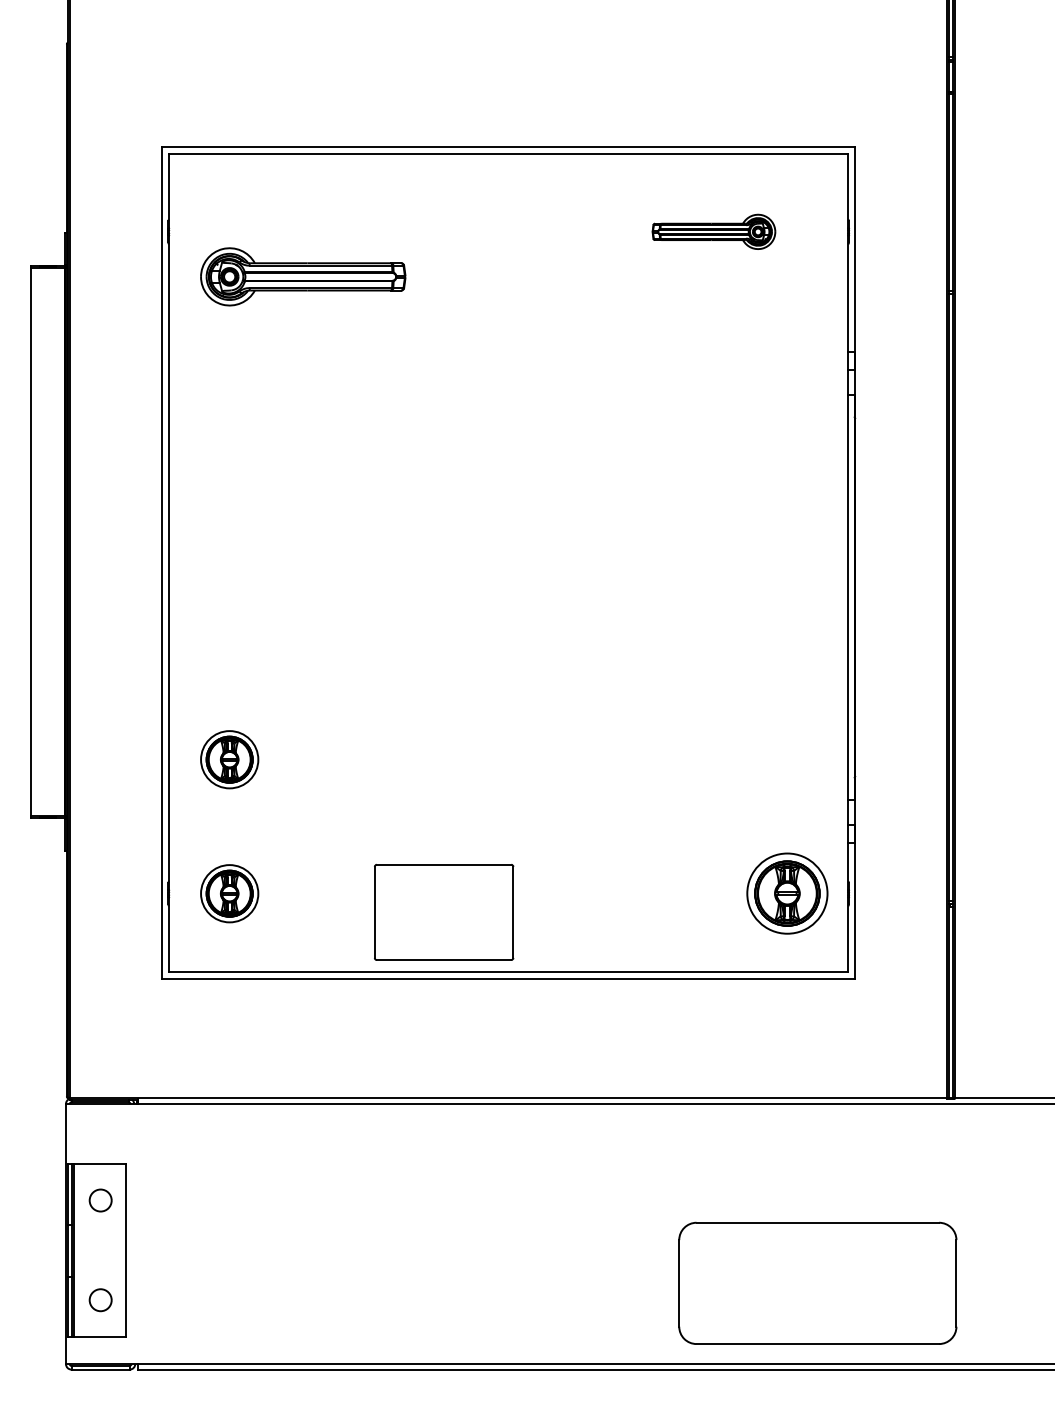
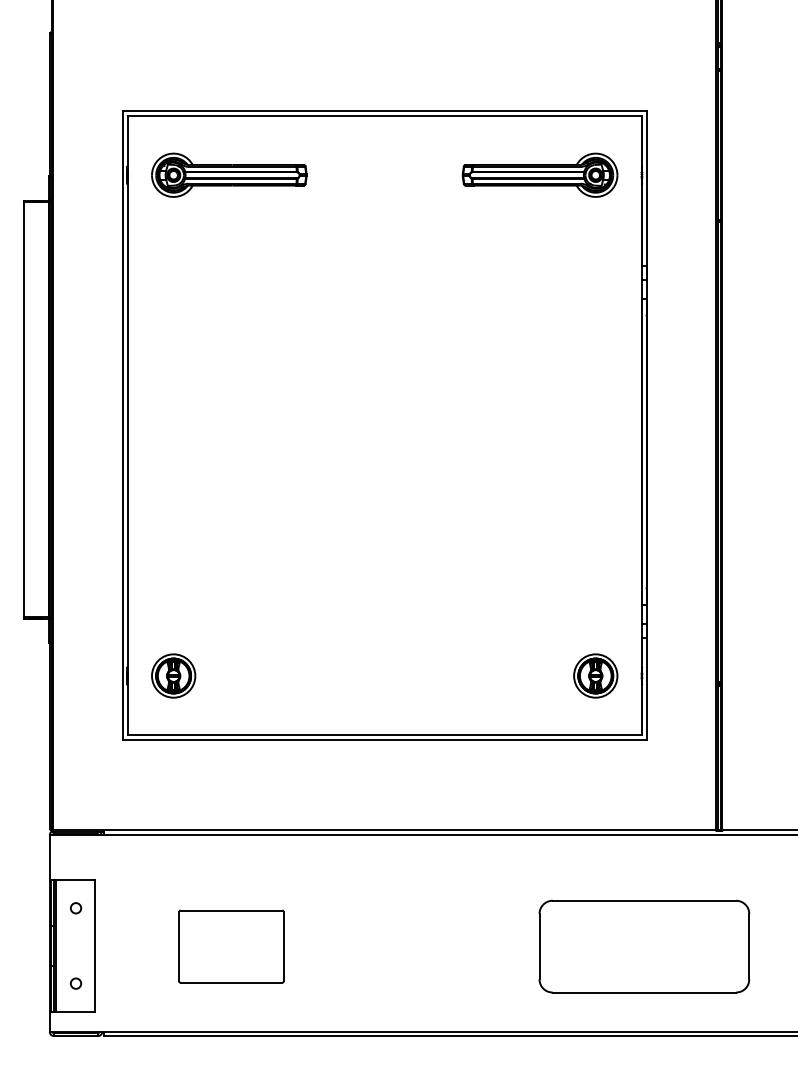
part: (713, 231) -> (539, 174), size x1.67
part: (303, 276) -> (229, 174), moved
part: (229, 759) -> (173, 574), removed
part: (787, 893) -> (595, 675), size x0.71
part: (444, 912) -> (231, 946), moved
circle: (100, 1200) -> (75, 908), size x0.62
part: (817, 1282) -> (644, 945), moved
circle: (100, 1300) -> (75, 983), size x0.62

